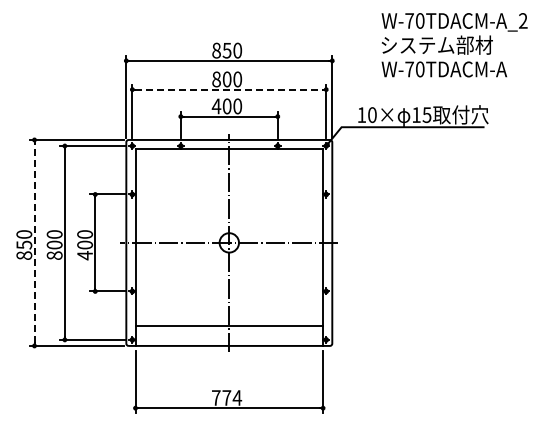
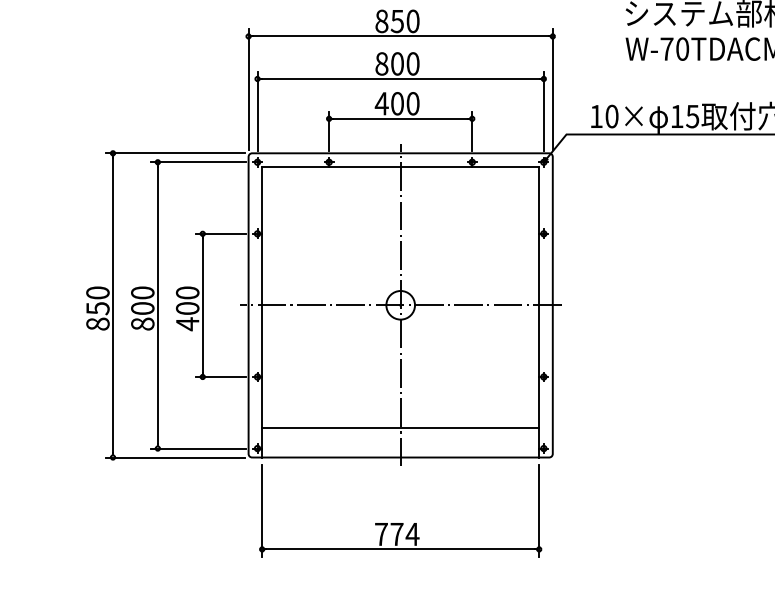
line: (229, 89) -> (400, 78), dashed -> solid
line: (34, 242) -> (112, 304), dashed -> solid

